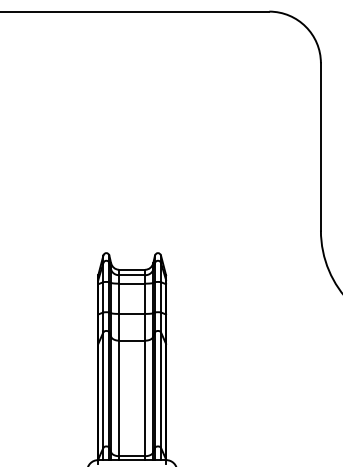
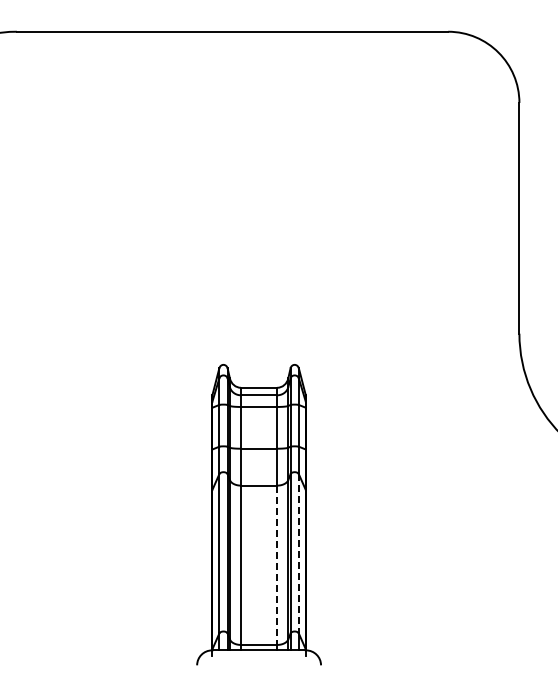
line: (160, 389) -> (298, 553), solid -> dashed
line: (145, 398) -> (277, 565), solid -> dashed

